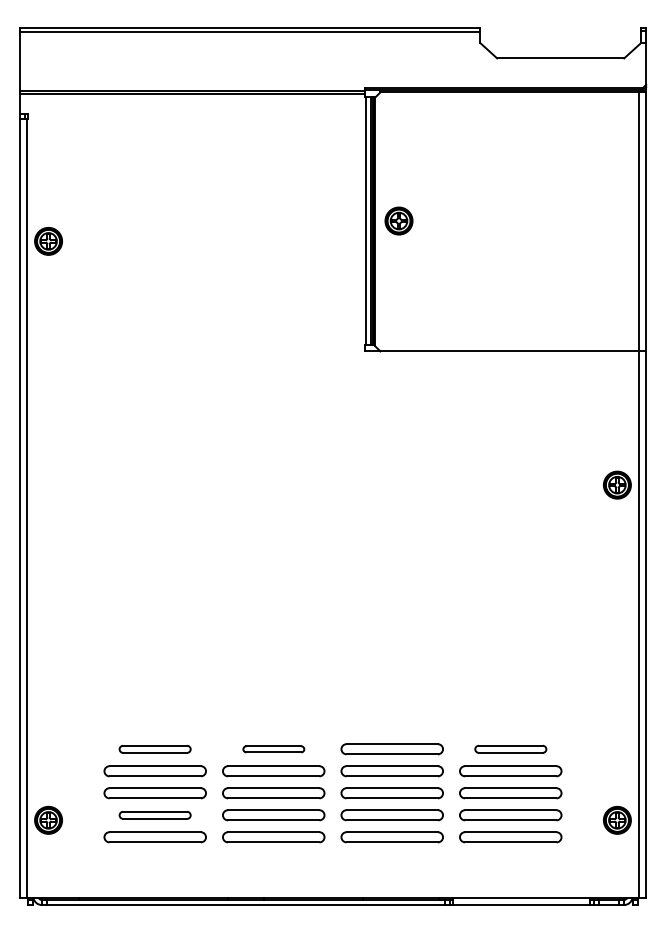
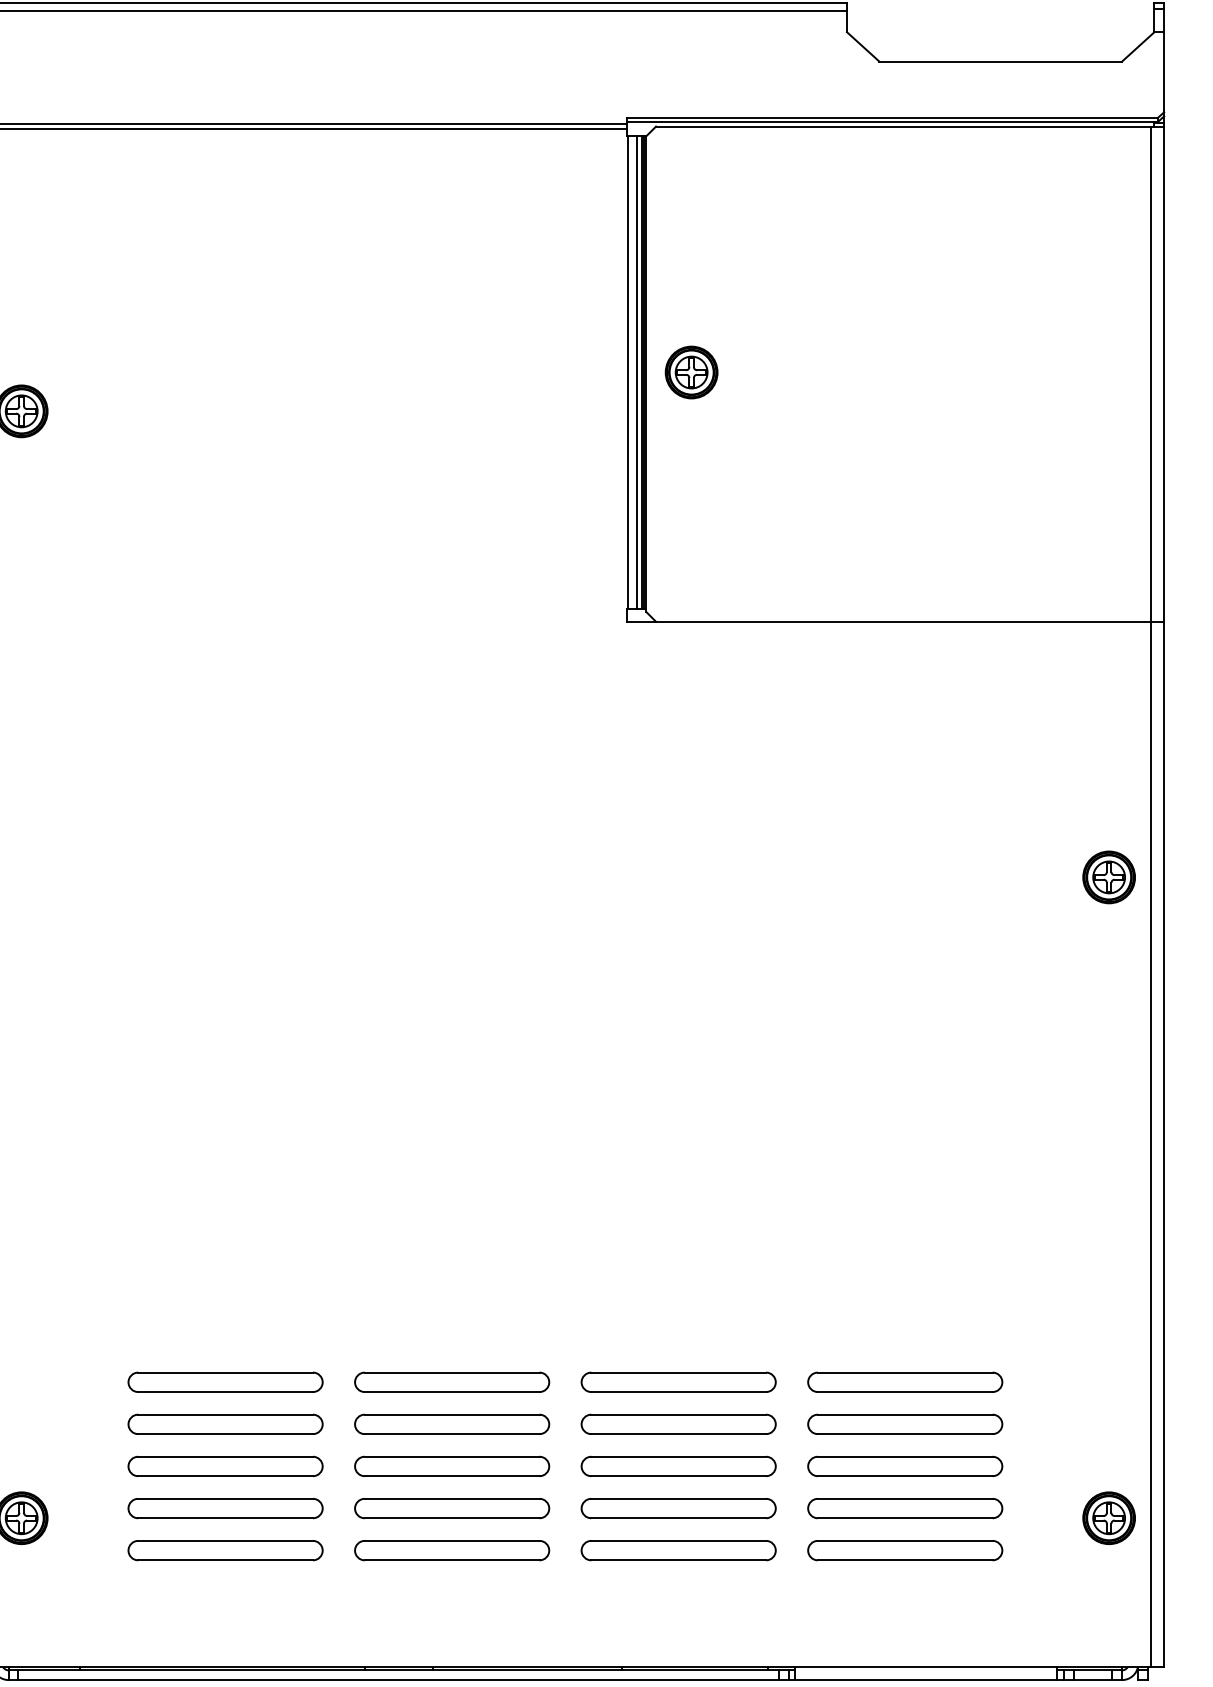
part: (154, 749) -> (224, 1382), size x1.43
part: (273, 749) -> (451, 1382), size x1.67
part: (510, 749) -> (904, 1382), size x1.43
part: (154, 815) -> (224, 1508), size x1.43

